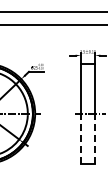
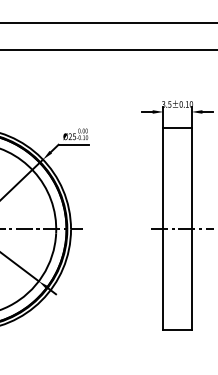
line: (80, 138) -> (162, 279), dashed -> solid
line: (95, 138) -> (192, 279), dashed -> solid

